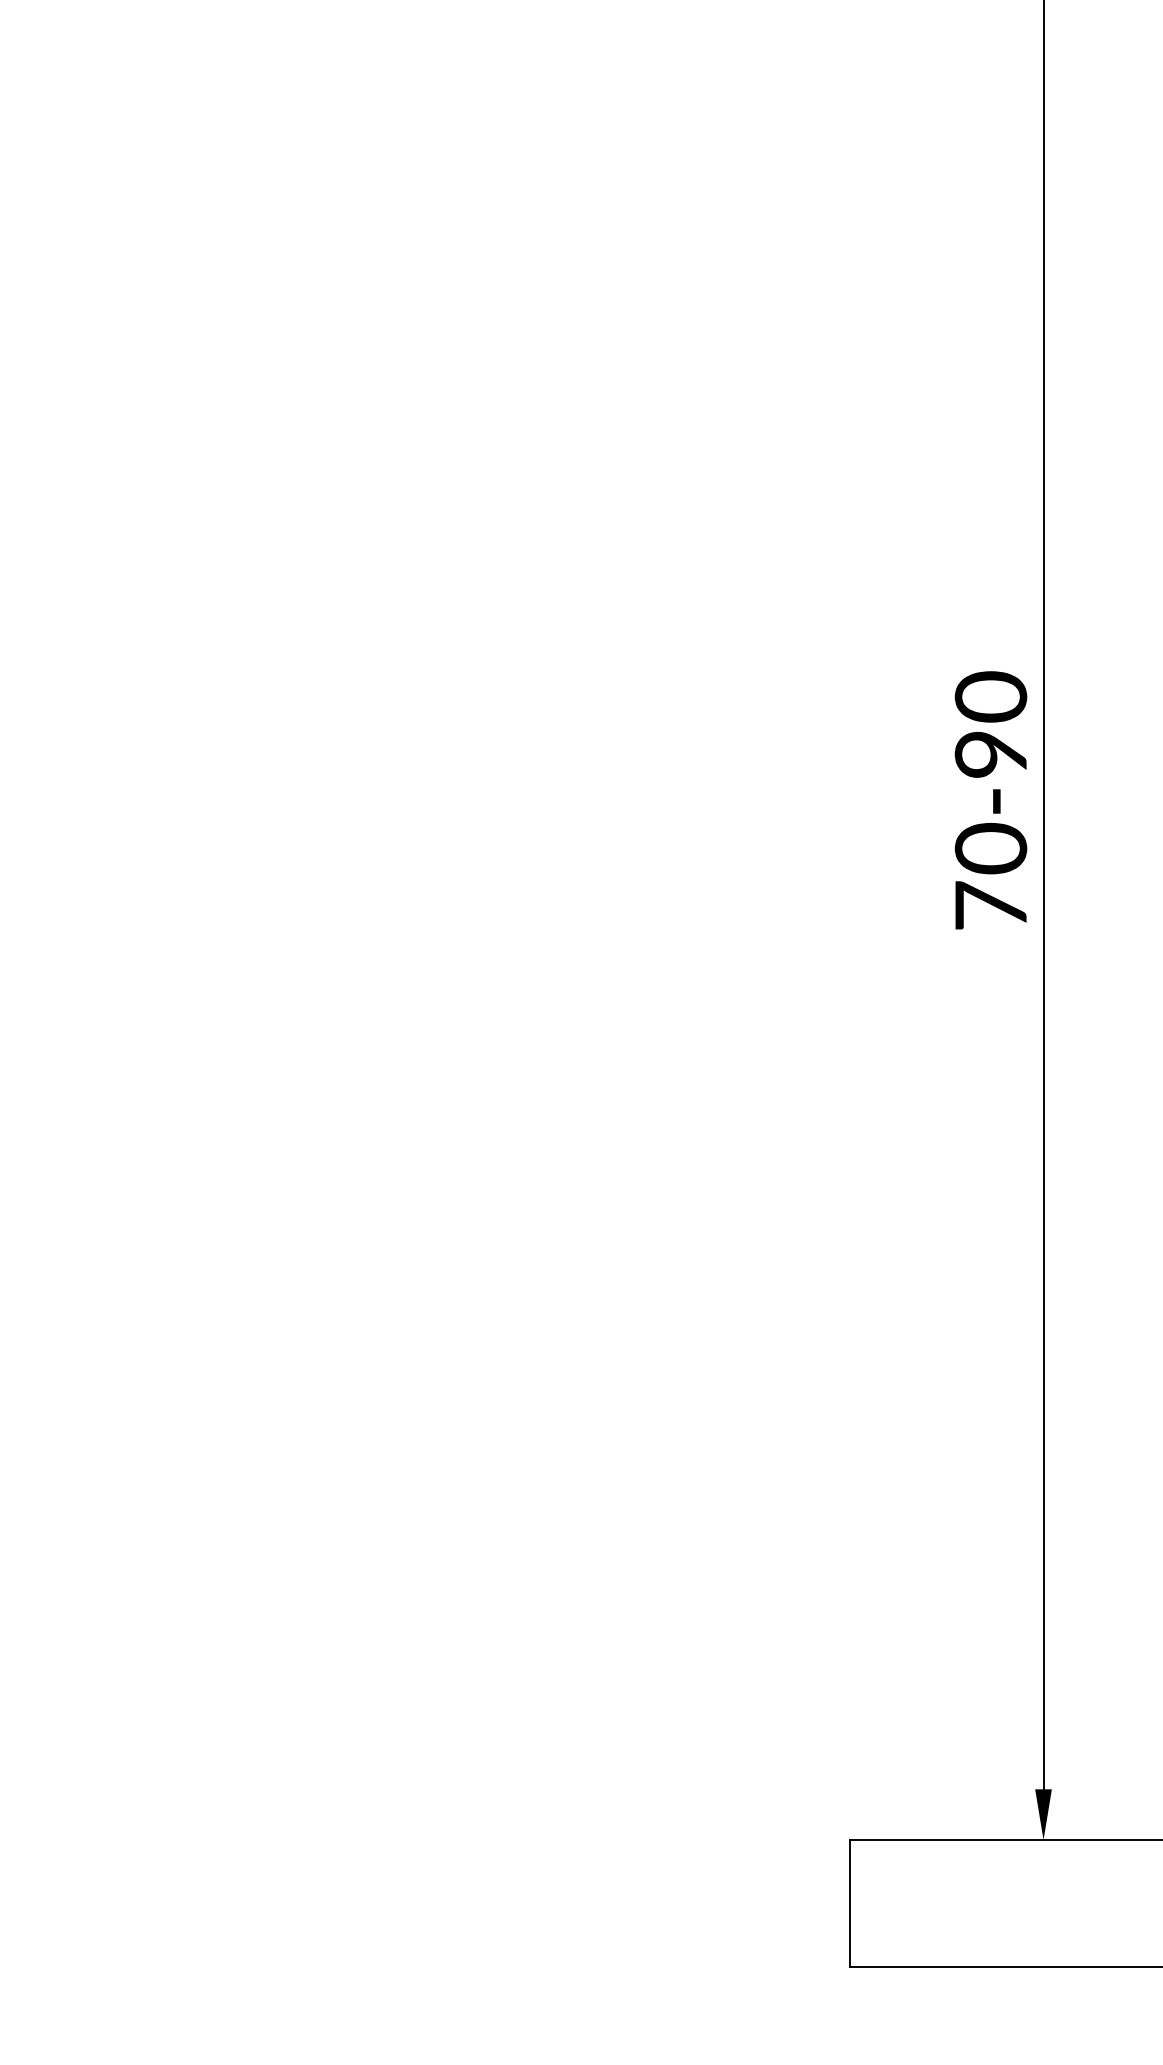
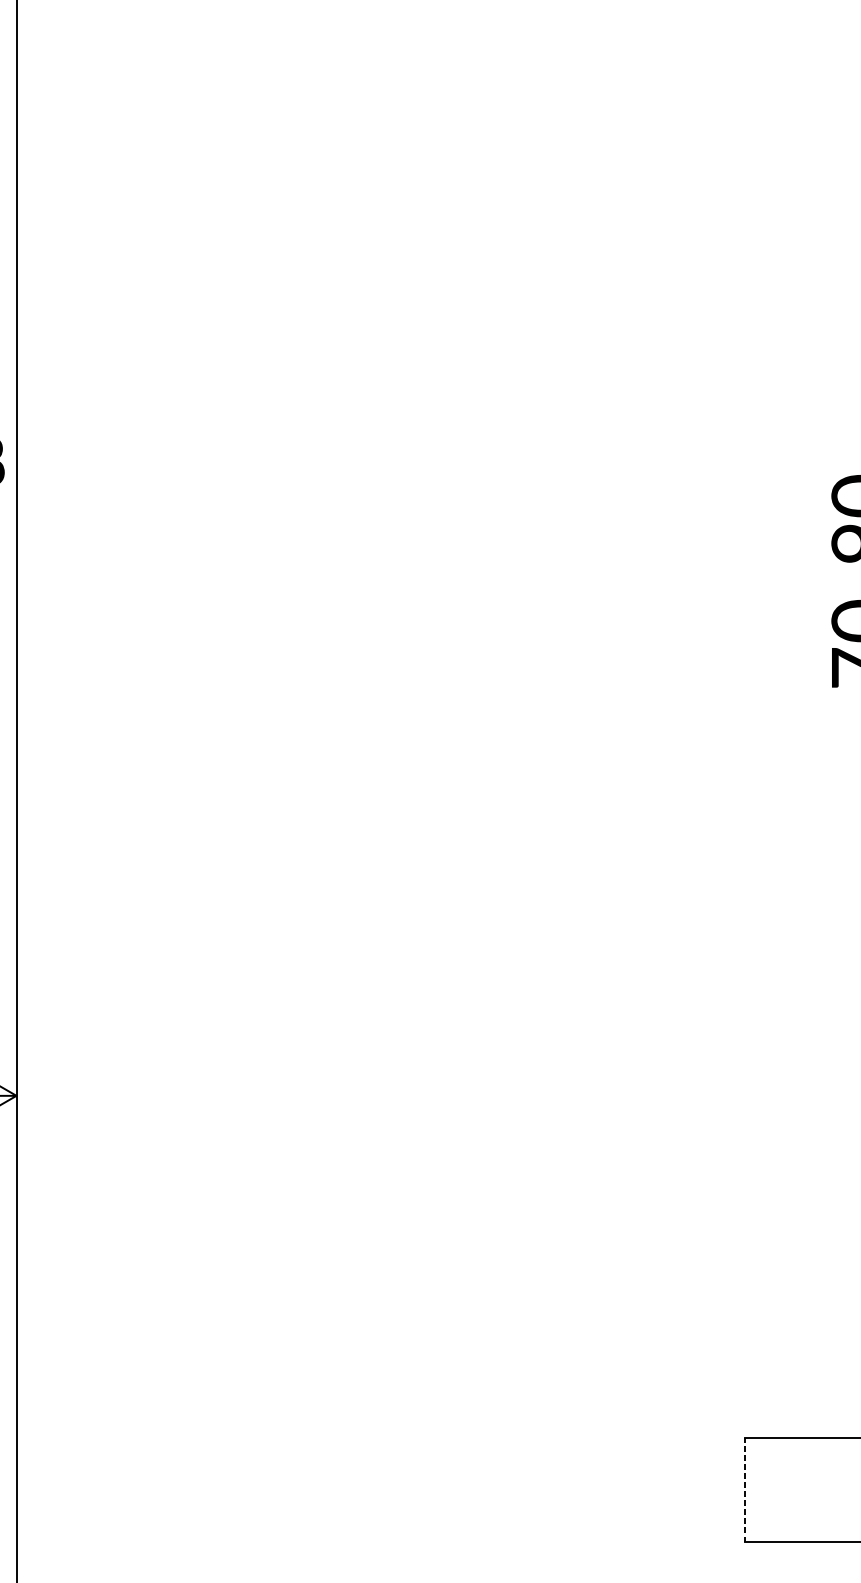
line: (849, 1902) -> (744, 1489), solid -> dashed

